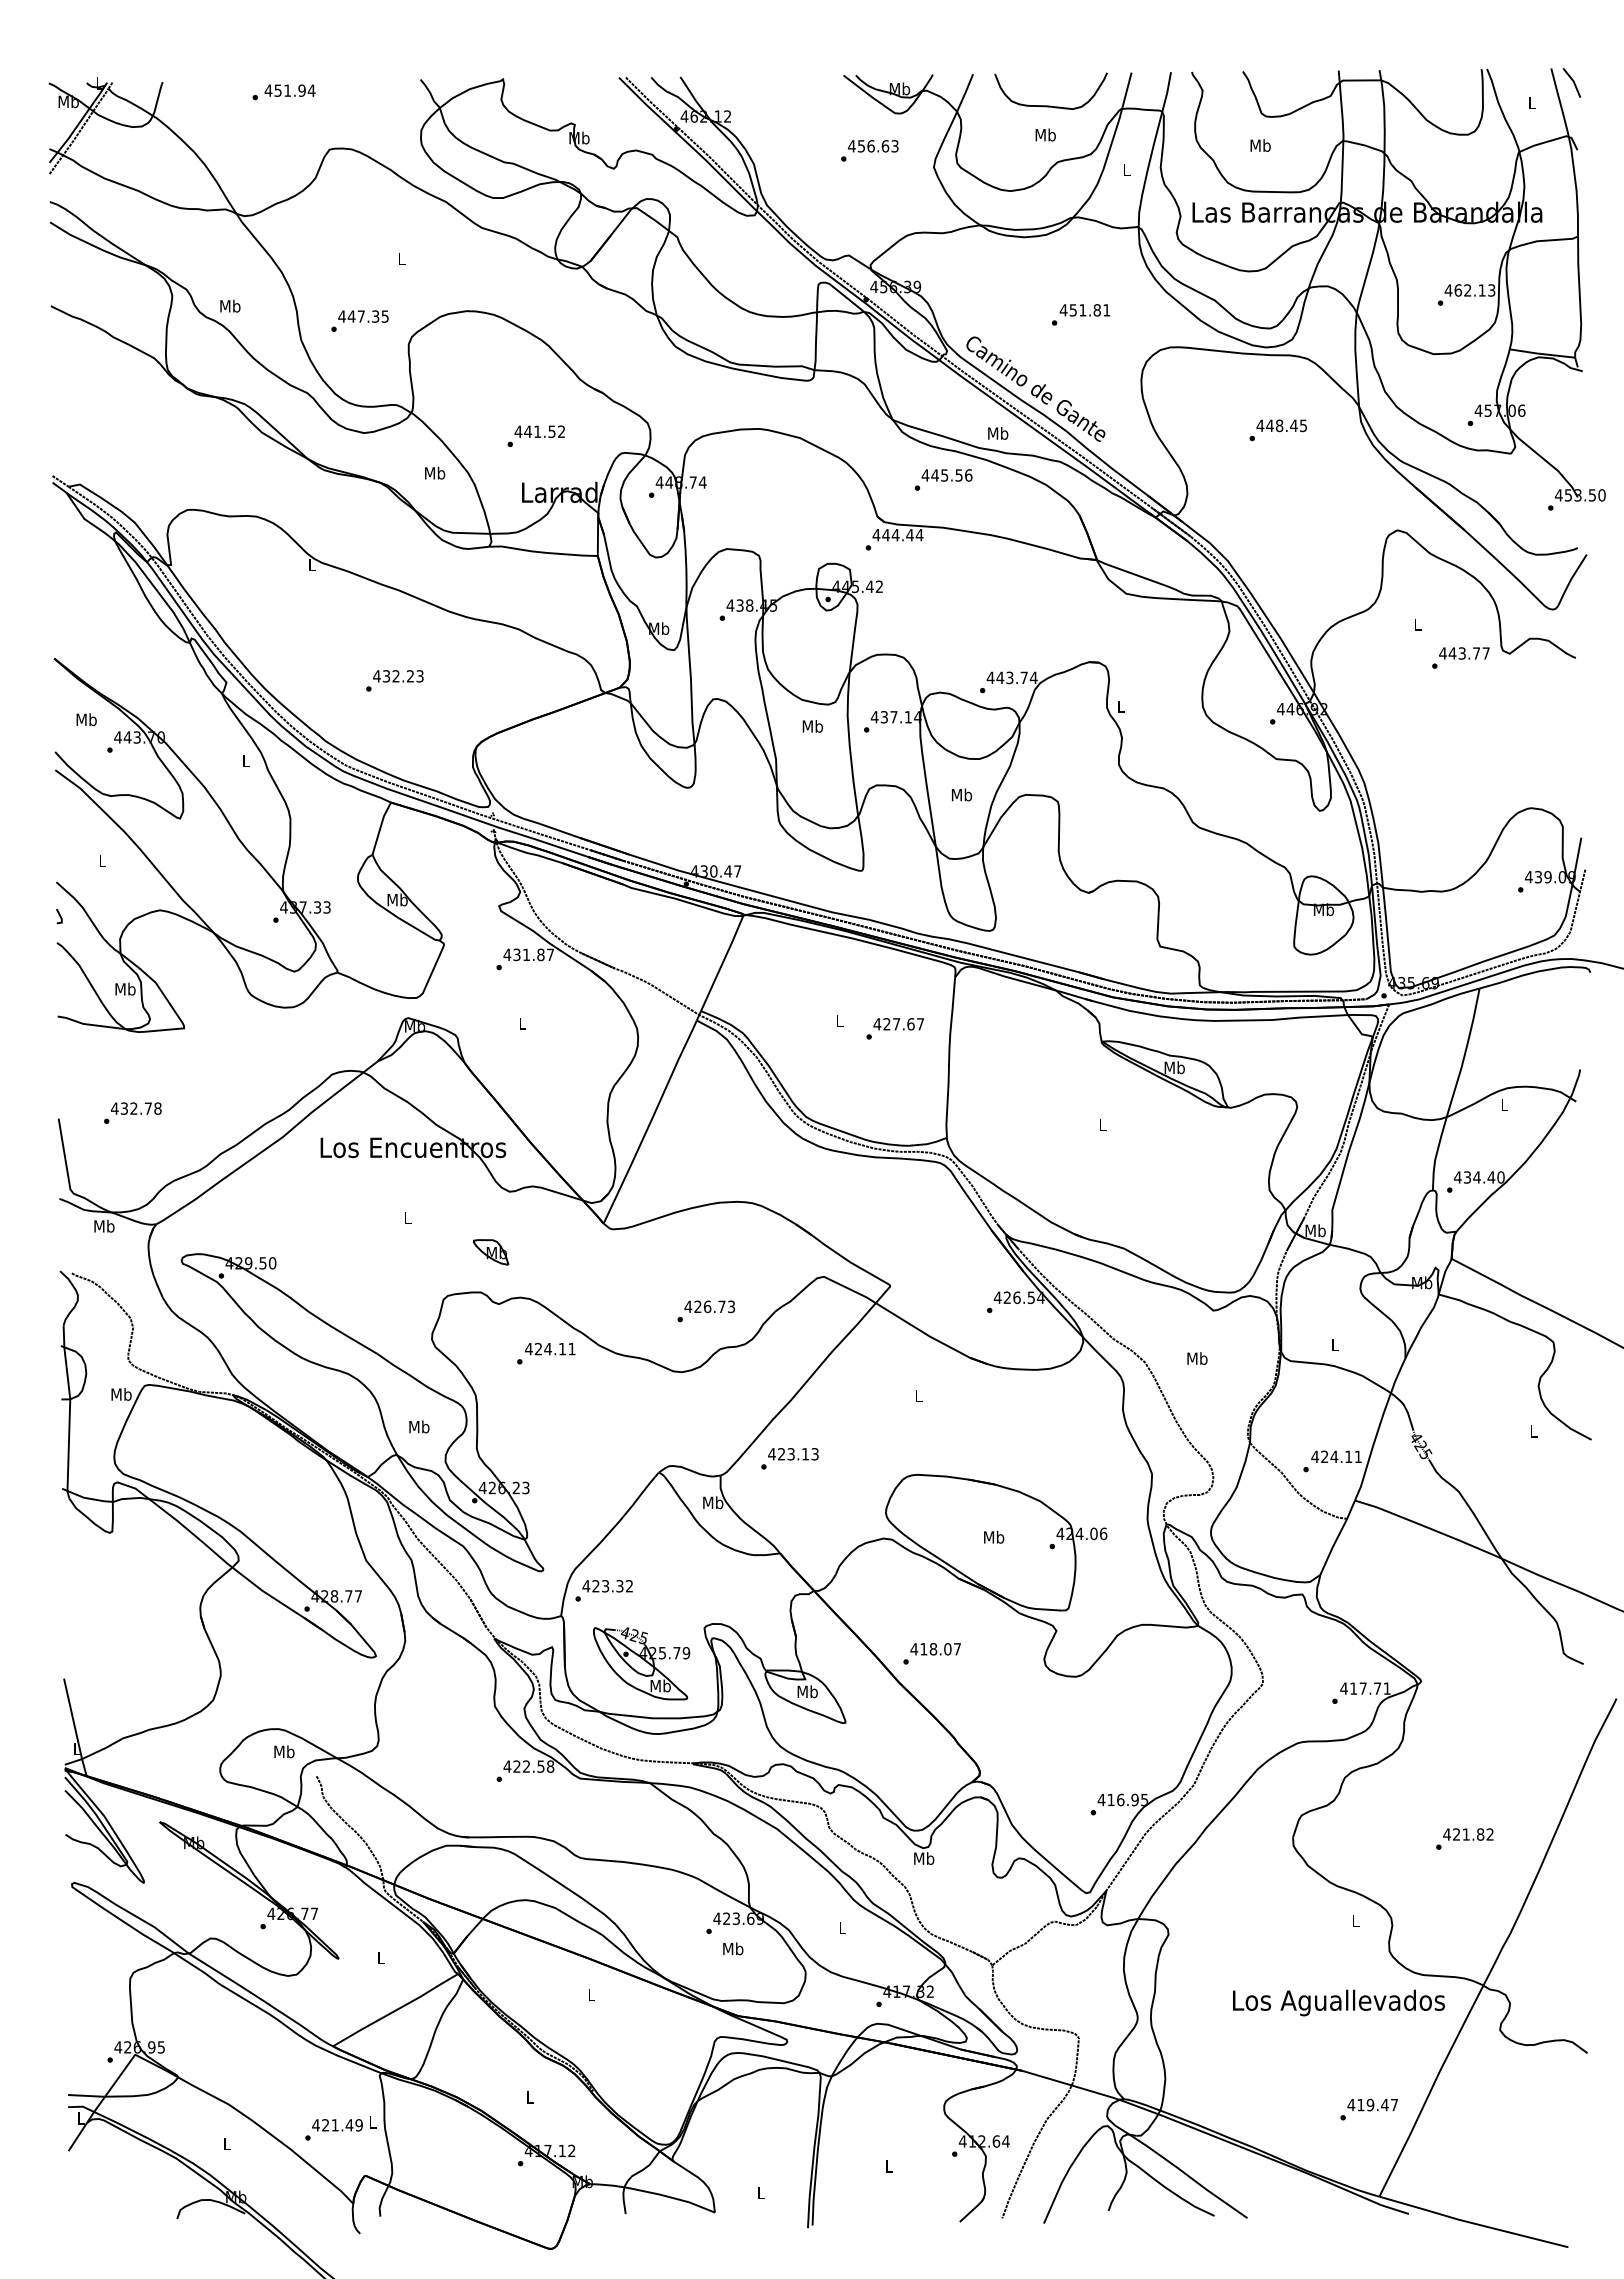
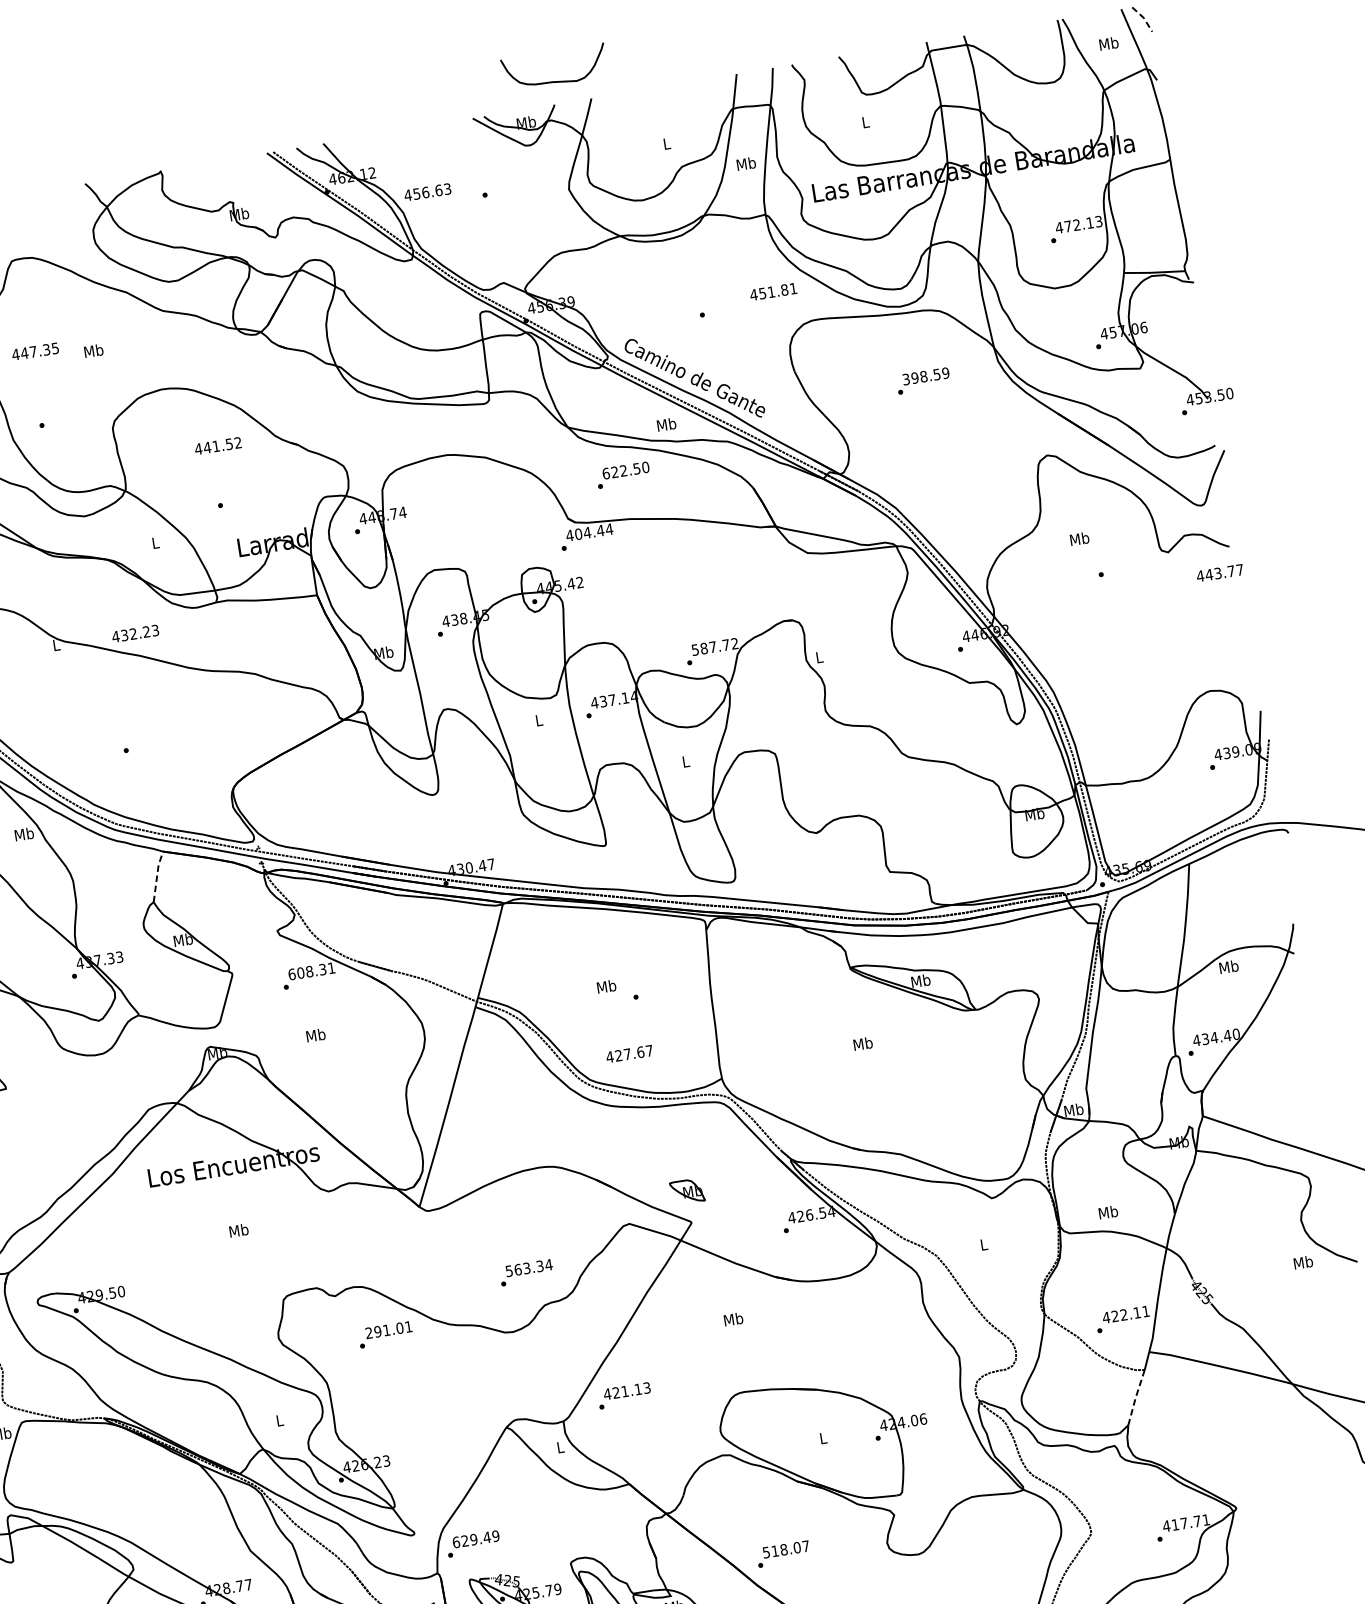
line: (1573, 81) -> (1143, 17), solid -> dashed
text: (1532, 102) -> (1108, 43), L -> Mb
curve: (1050, 105) -> (556, 80), moved
text: (1045, 134) -> (666, 143), Mb -> L
text: (1260, 145) -> (865, 122), Mb -> L
text: (873, 146) -> (427, 192), moved
text: (1126, 169) -> (746, 163), L -> Mb
text: (401, 258) -> (93, 350), L -> Mb
text: (1458, 290) -> (1068, 226), 462.13 -> 472.13
text: (1084, 310) -> (773, 292), moved
text: (363, 316) -> (35, 351), moved
text: (1281, 425) -> (925, 376), 448.45 -> 398.59
text: (539, 431) -> (217, 445), moved
text: (435, 472) -> (155, 542), Mb -> L
text: (946, 475) -> (625, 470), 445.56 -> 622.50
text: (886, 535) -> (579, 534), 444.44 -> 404.44
text: (1418, 624) -> (1080, 538), L -> Mb
text: (1464, 653) -> (1220, 573), moved
text: (398, 676) -> (135, 633), moved
text: (1011, 677) -> (714, 646), 443.74 -> 587.72
text: (812, 726) -> (538, 720), Mb -> L
text: (246, 760) -> (24, 833), L -> Mb
text: (961, 794) -> (685, 761), Mb -> L
line: (380, 827) -> (157, 875), solid -> dashed
text: (528, 954) -> (311, 971), 431.87 -> 608.31
text: (839, 1020) -> (606, 986), L -> Mb
text: (522, 1023) -> (315, 1035), L -> Mb
text: (898, 1024) -> (629, 1054), moved
text: (1504, 1104) -> (1228, 966), L -> Mb
text: (1102, 1124) -> (862, 1043), L -> Mb
text: (407, 1217) -> (238, 1230), L -> Mb
part: (491, 1252) -> (687, 1191), moved
text: (709, 1306) -> (528, 1267), 426.73 -> 563.34
text: (1335, 1344) -> (1108, 1211), L -> Mb
text: (545, 1348) -> (384, 1330), 424.11 -> 291.01
text: (1197, 1358) -> (984, 1244), Mb -> L
text: (918, 1395) -> (733, 1319), L -> Mb
text: (419, 1426) -> (279, 1420), Mb -> L
text: (1533, 1430) -> (1302, 1261), L -> Mb
text: (790, 1454) -> (624, 1391), 423.13 -> 421.13
text: (1334, 1456) -> (1124, 1314), 424.11 -> 422.11
text: (713, 1502) -> (560, 1447), Mb -> L
text: (994, 1536) -> (823, 1437), Mb -> L
line: (1332, 1547) -> (1135, 1398), solid -> dashed
text: (607, 1586) -> (475, 1539), 423.32 -> 629.49
text: (914, 1649) -> (766, 1552), 418.07 -> 518.07

